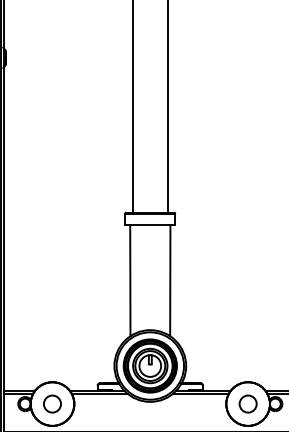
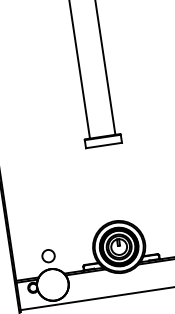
line: (130, 280) -> (95, 187), removed
line: (170, 280) -> (124, 183), removed
circle: (52, 403) -> (48, 255), moved

